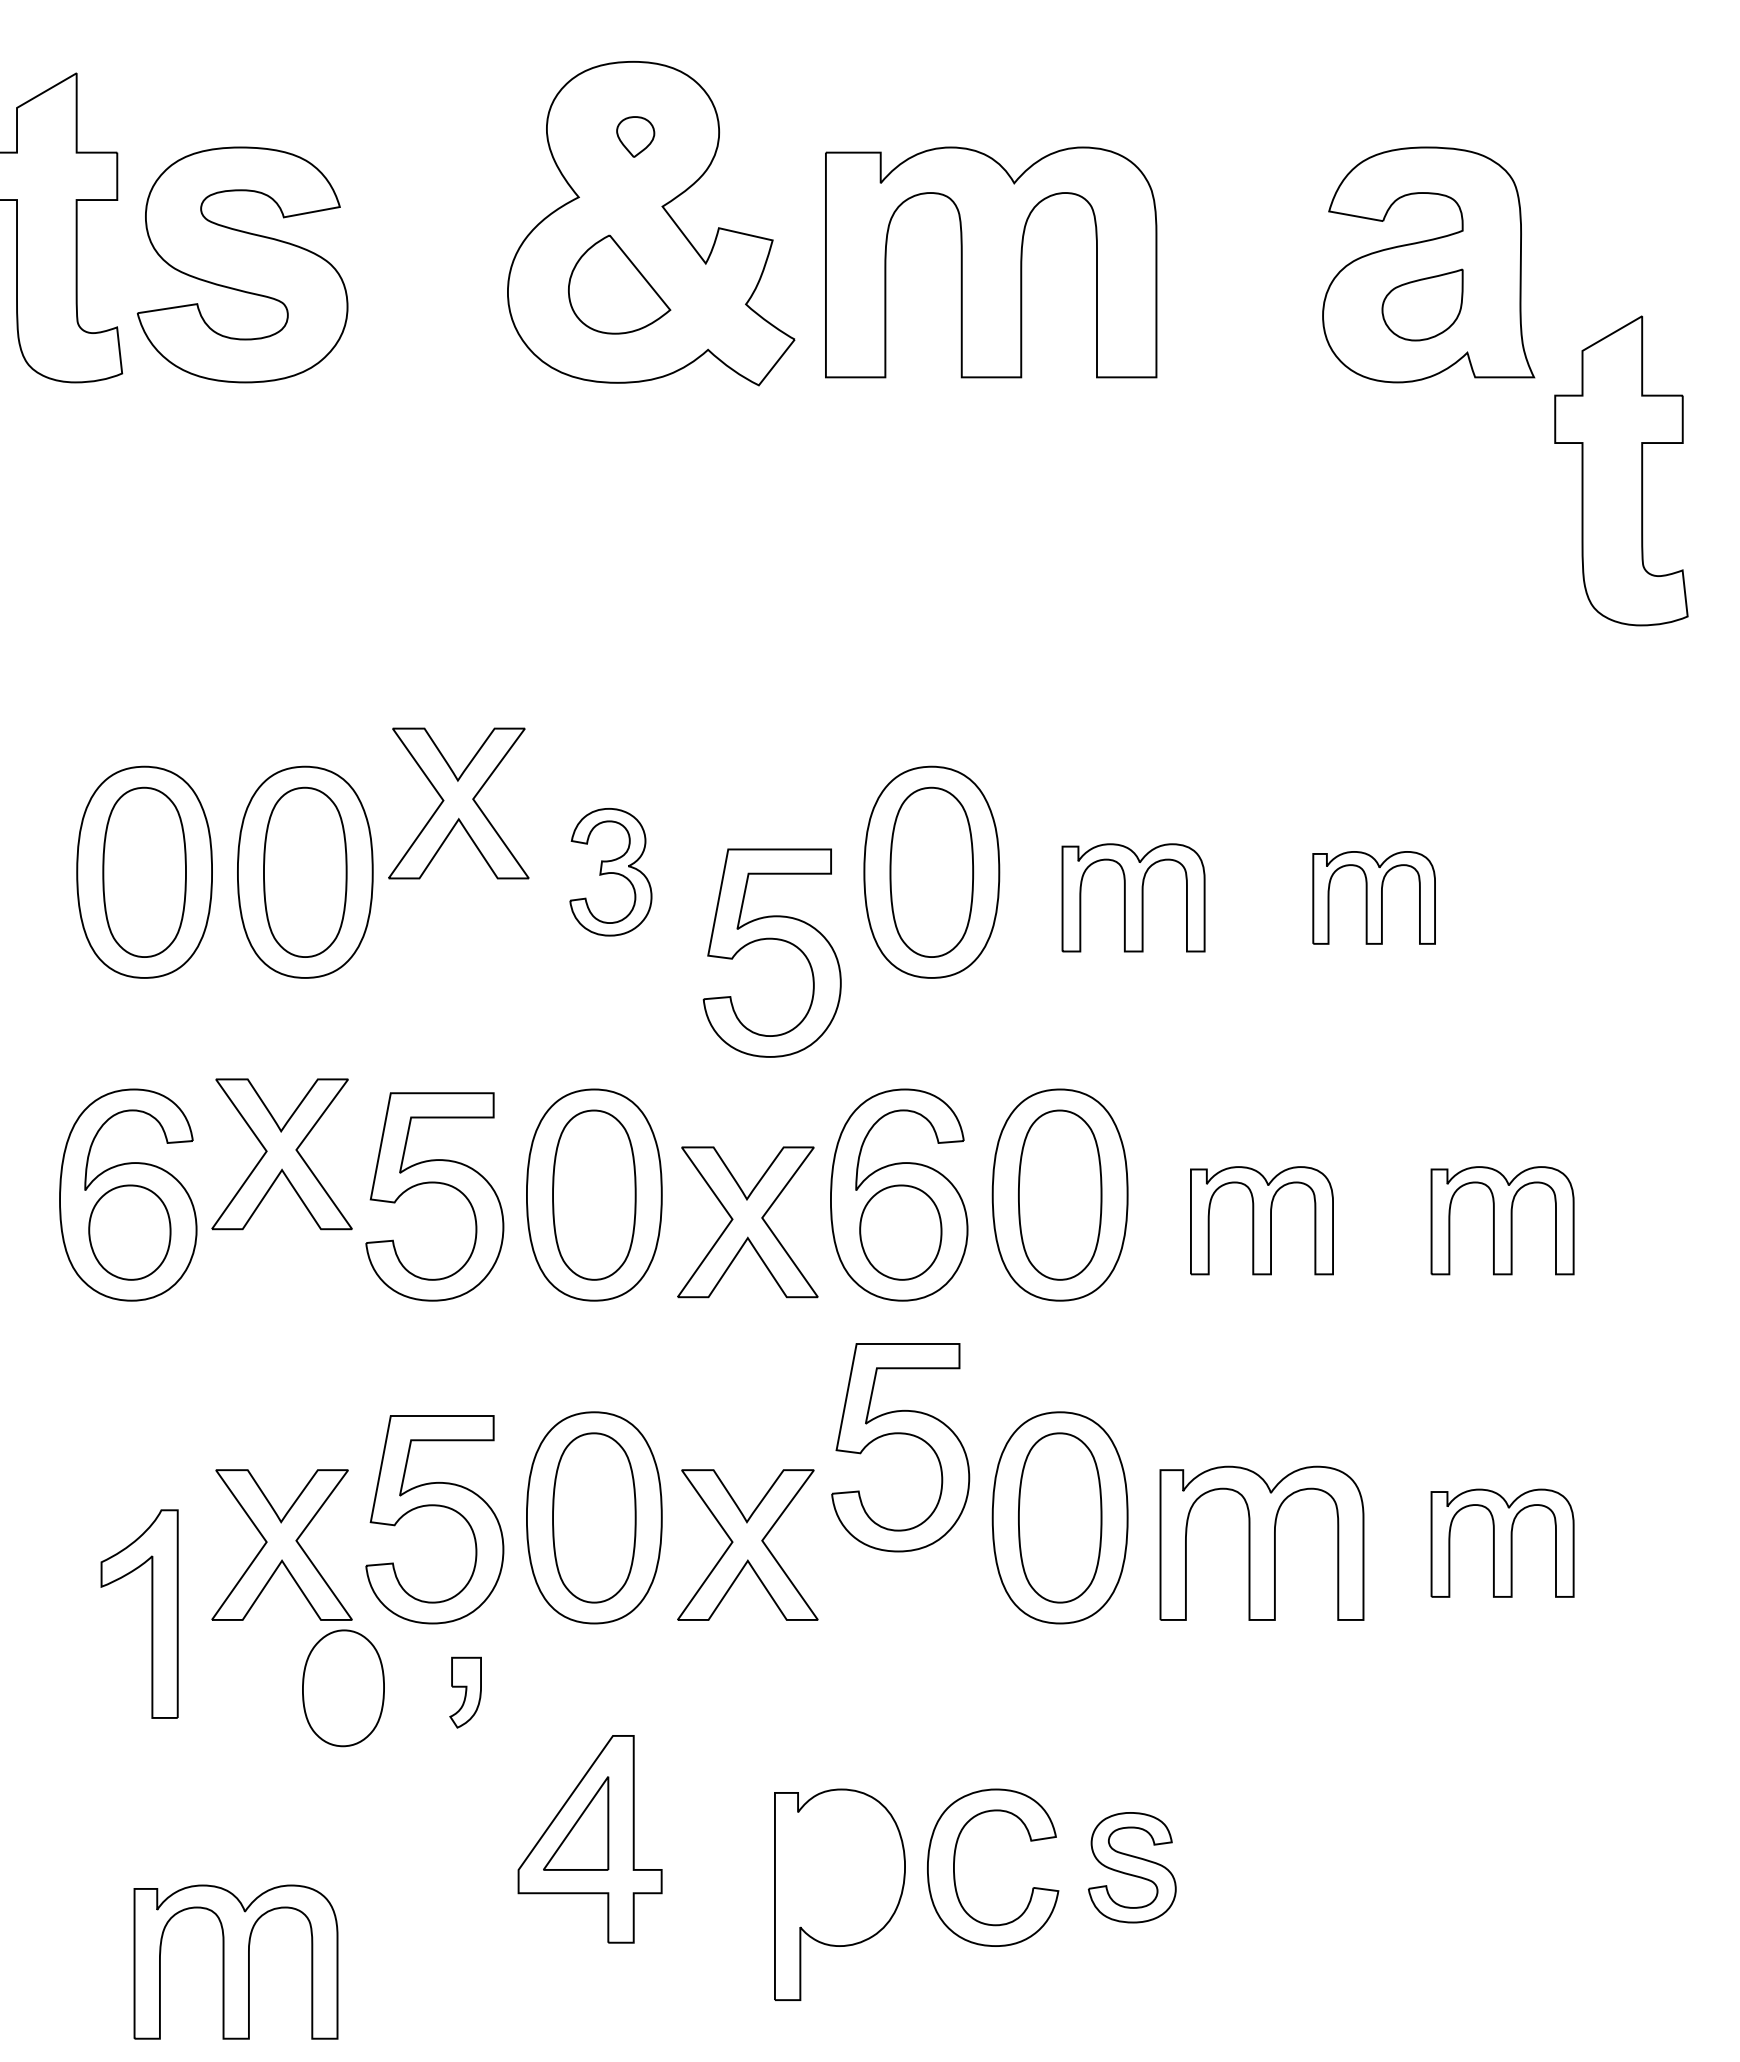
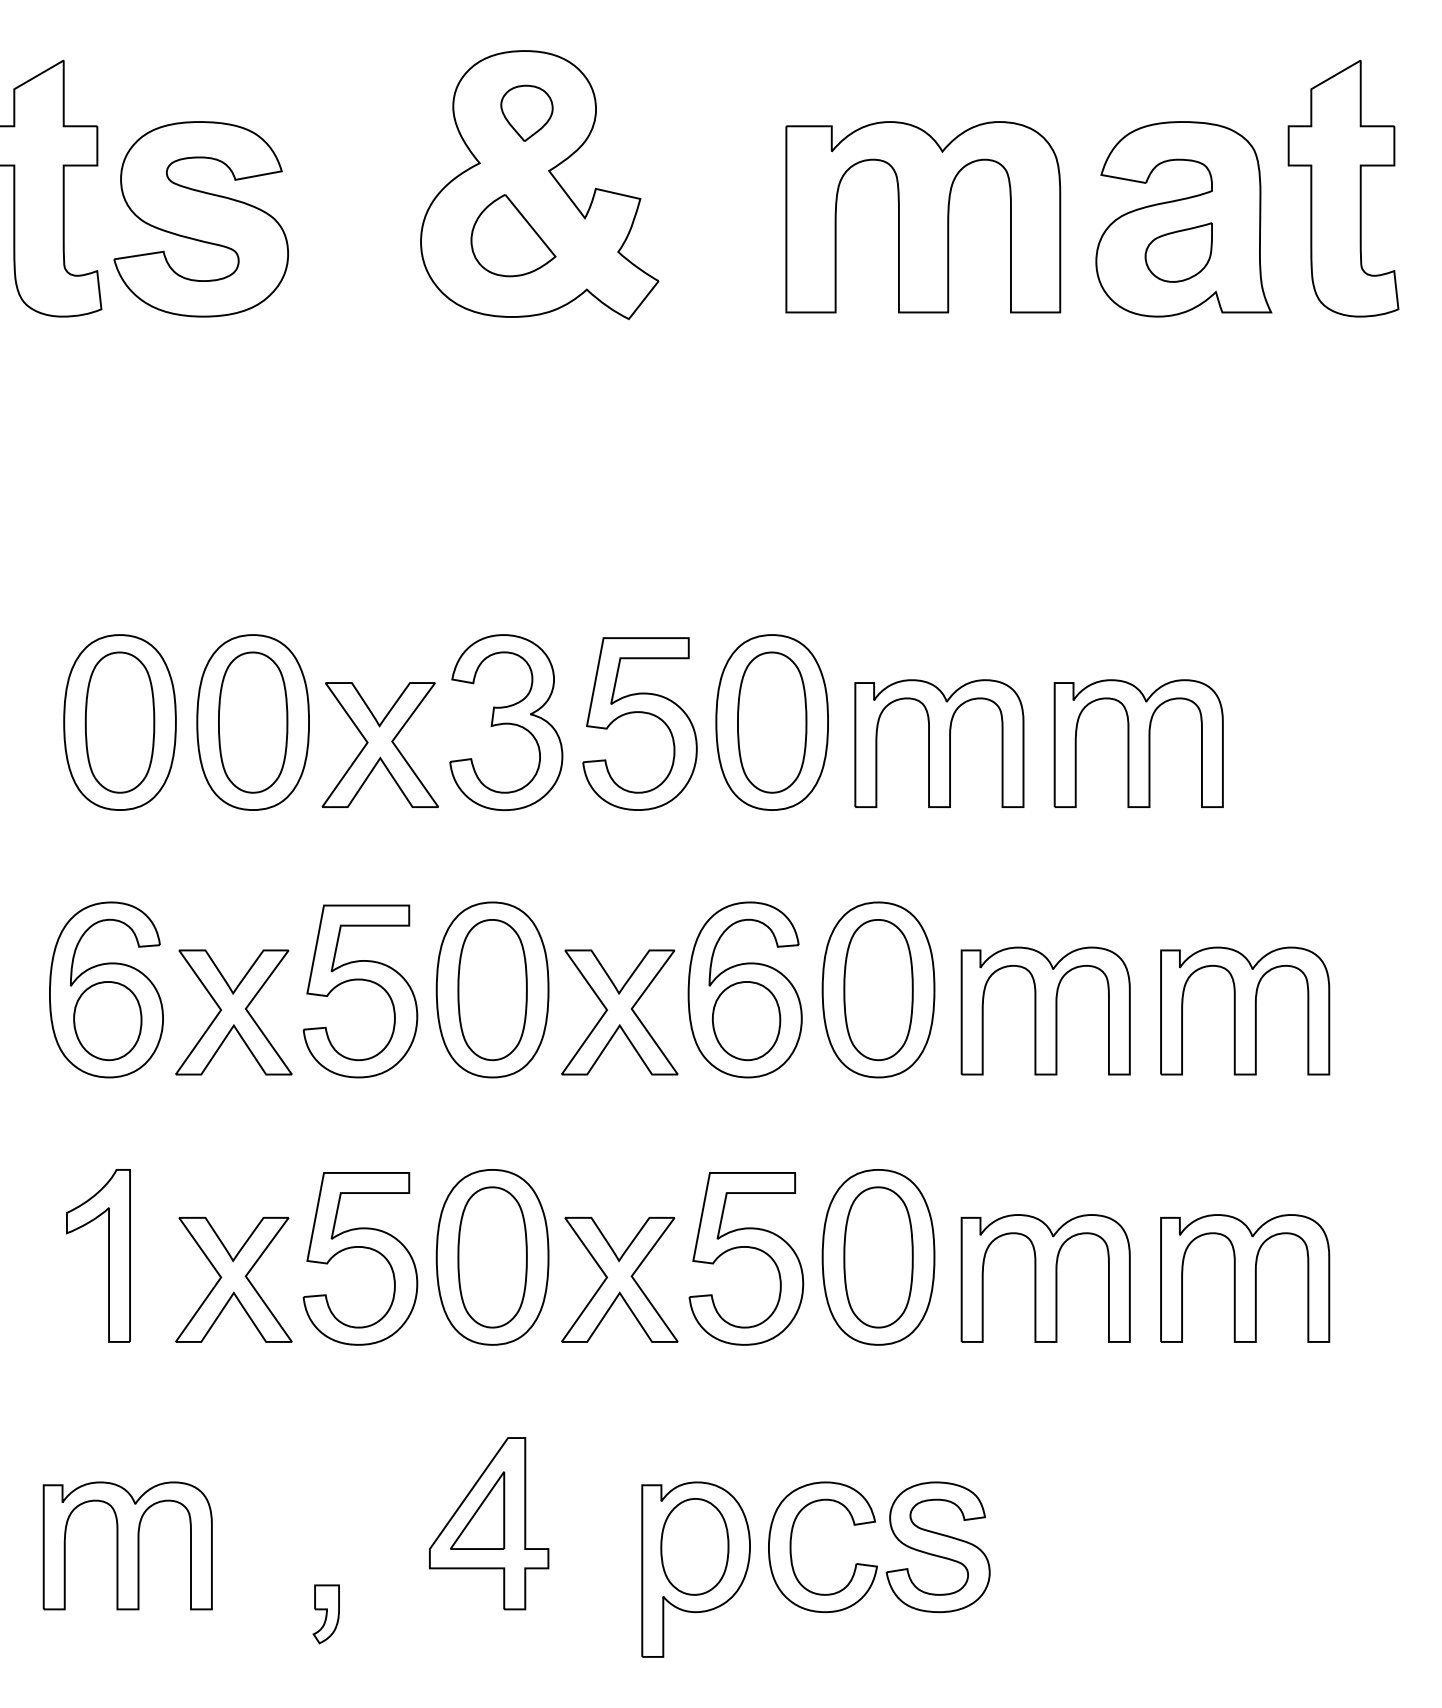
part: (635, 136) -> (526, 112), size x1.67
part: (991, 262) -> (923, 217), moved
part: (1621, 470) -> (1343, 188), moved
part: (458, 803) -> (380, 745), moved
part: (610, 871) -> (506, 721), size x1.67
part: (1133, 897) -> (939, 743), size x1.43
part: (1373, 897) -> (1138, 743), size x1.67
part: (771, 939) -> (639, 712), moved
part: (281, 1154) -> (233, 1012), moved
part: (1261, 1220) -> (1045, 1011), size x1.43
part: (1502, 1220) -> (1245, 1011), size x1.43
part: (900, 1434) -> (746, 1247), moved
part: (1502, 1542) -> (1245, 1277), size x1.43
part: (151, 1613) -> (108, 1255), moved
part: (343, 1688) -> (694, 1547), moved
part: (465, 1692) -> (326, 1614), moved
part: (1132, 1867) -> (938, 1547), size x1.43
part: (235, 1961) -> (127, 1545), moved

